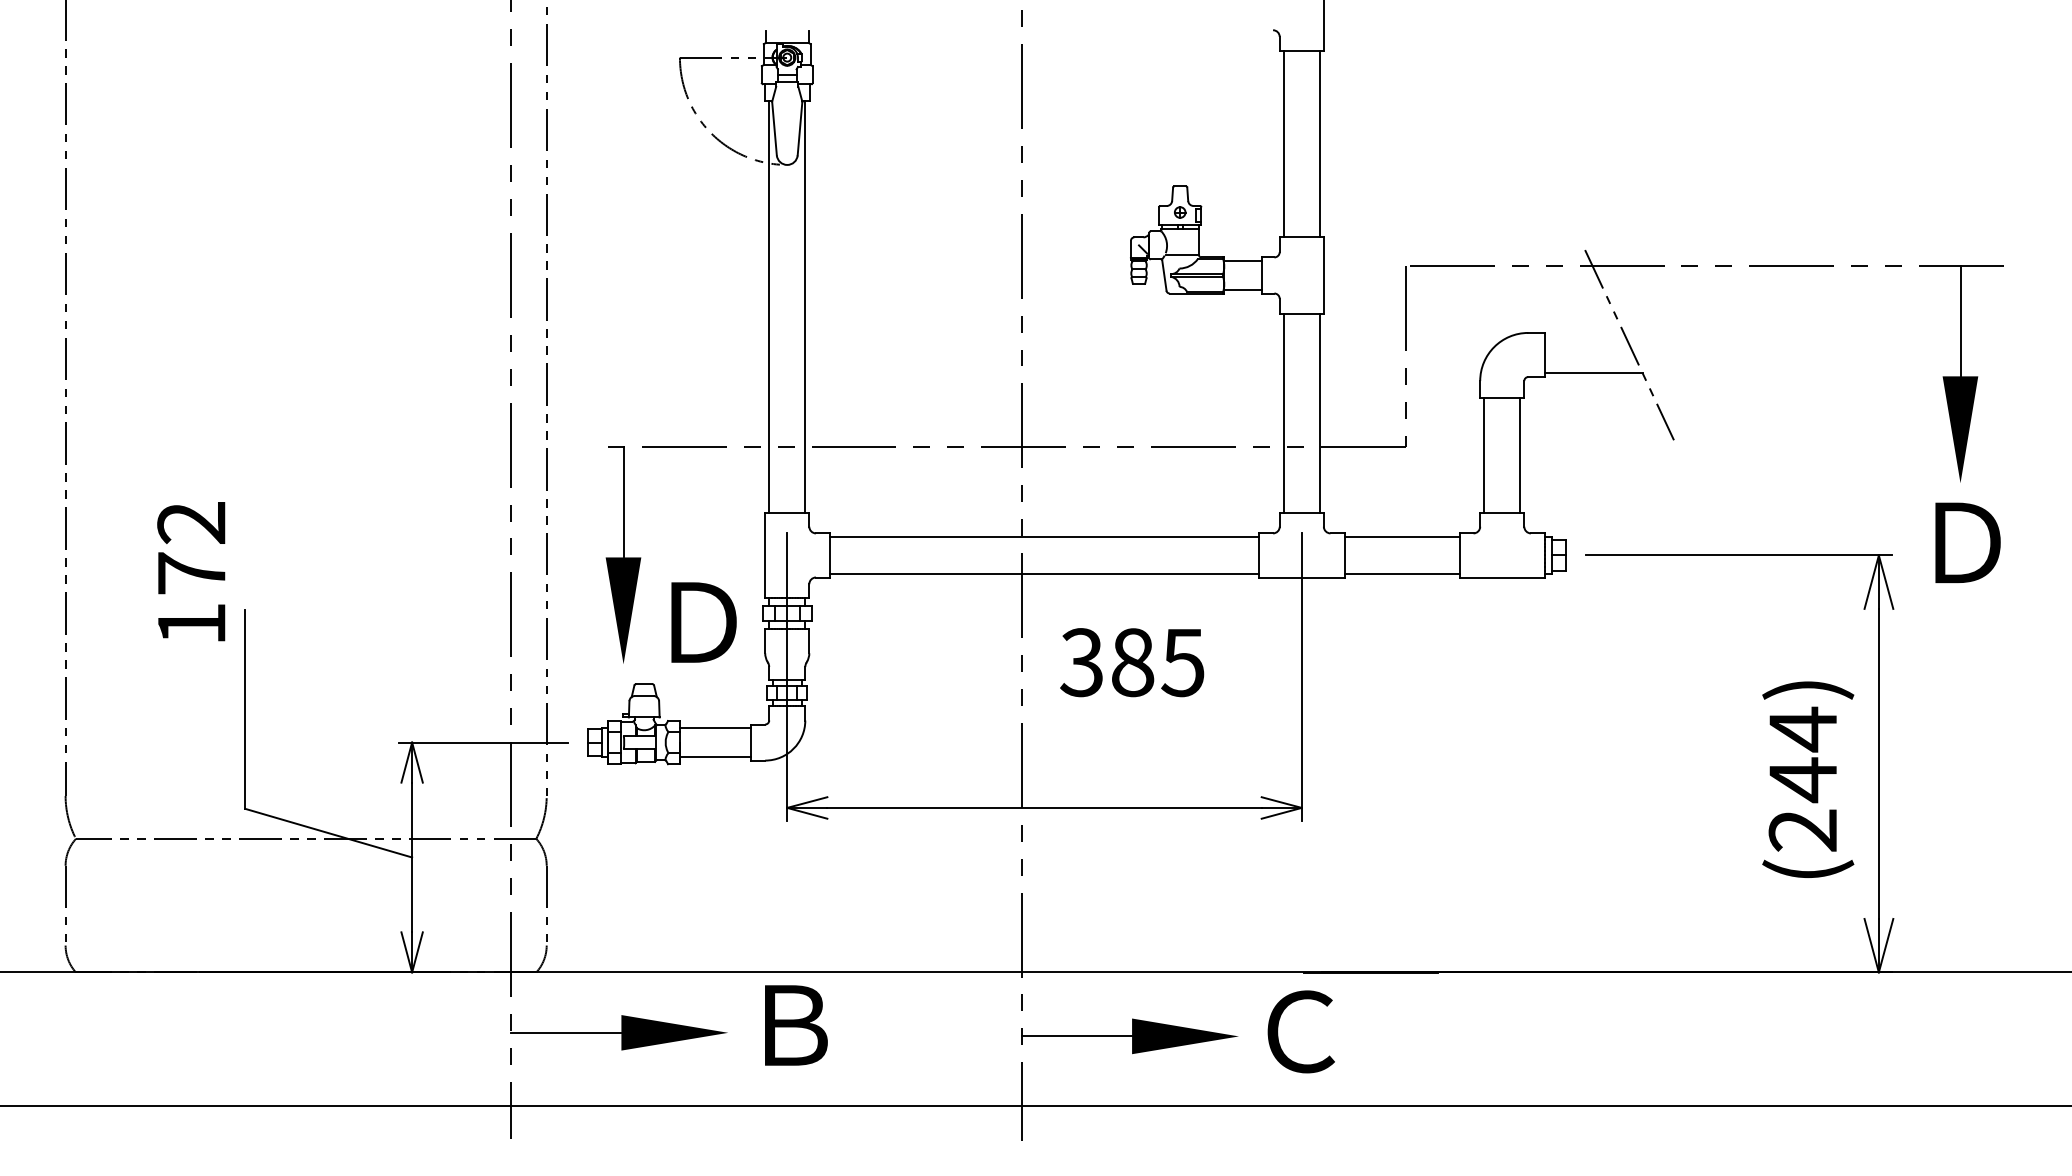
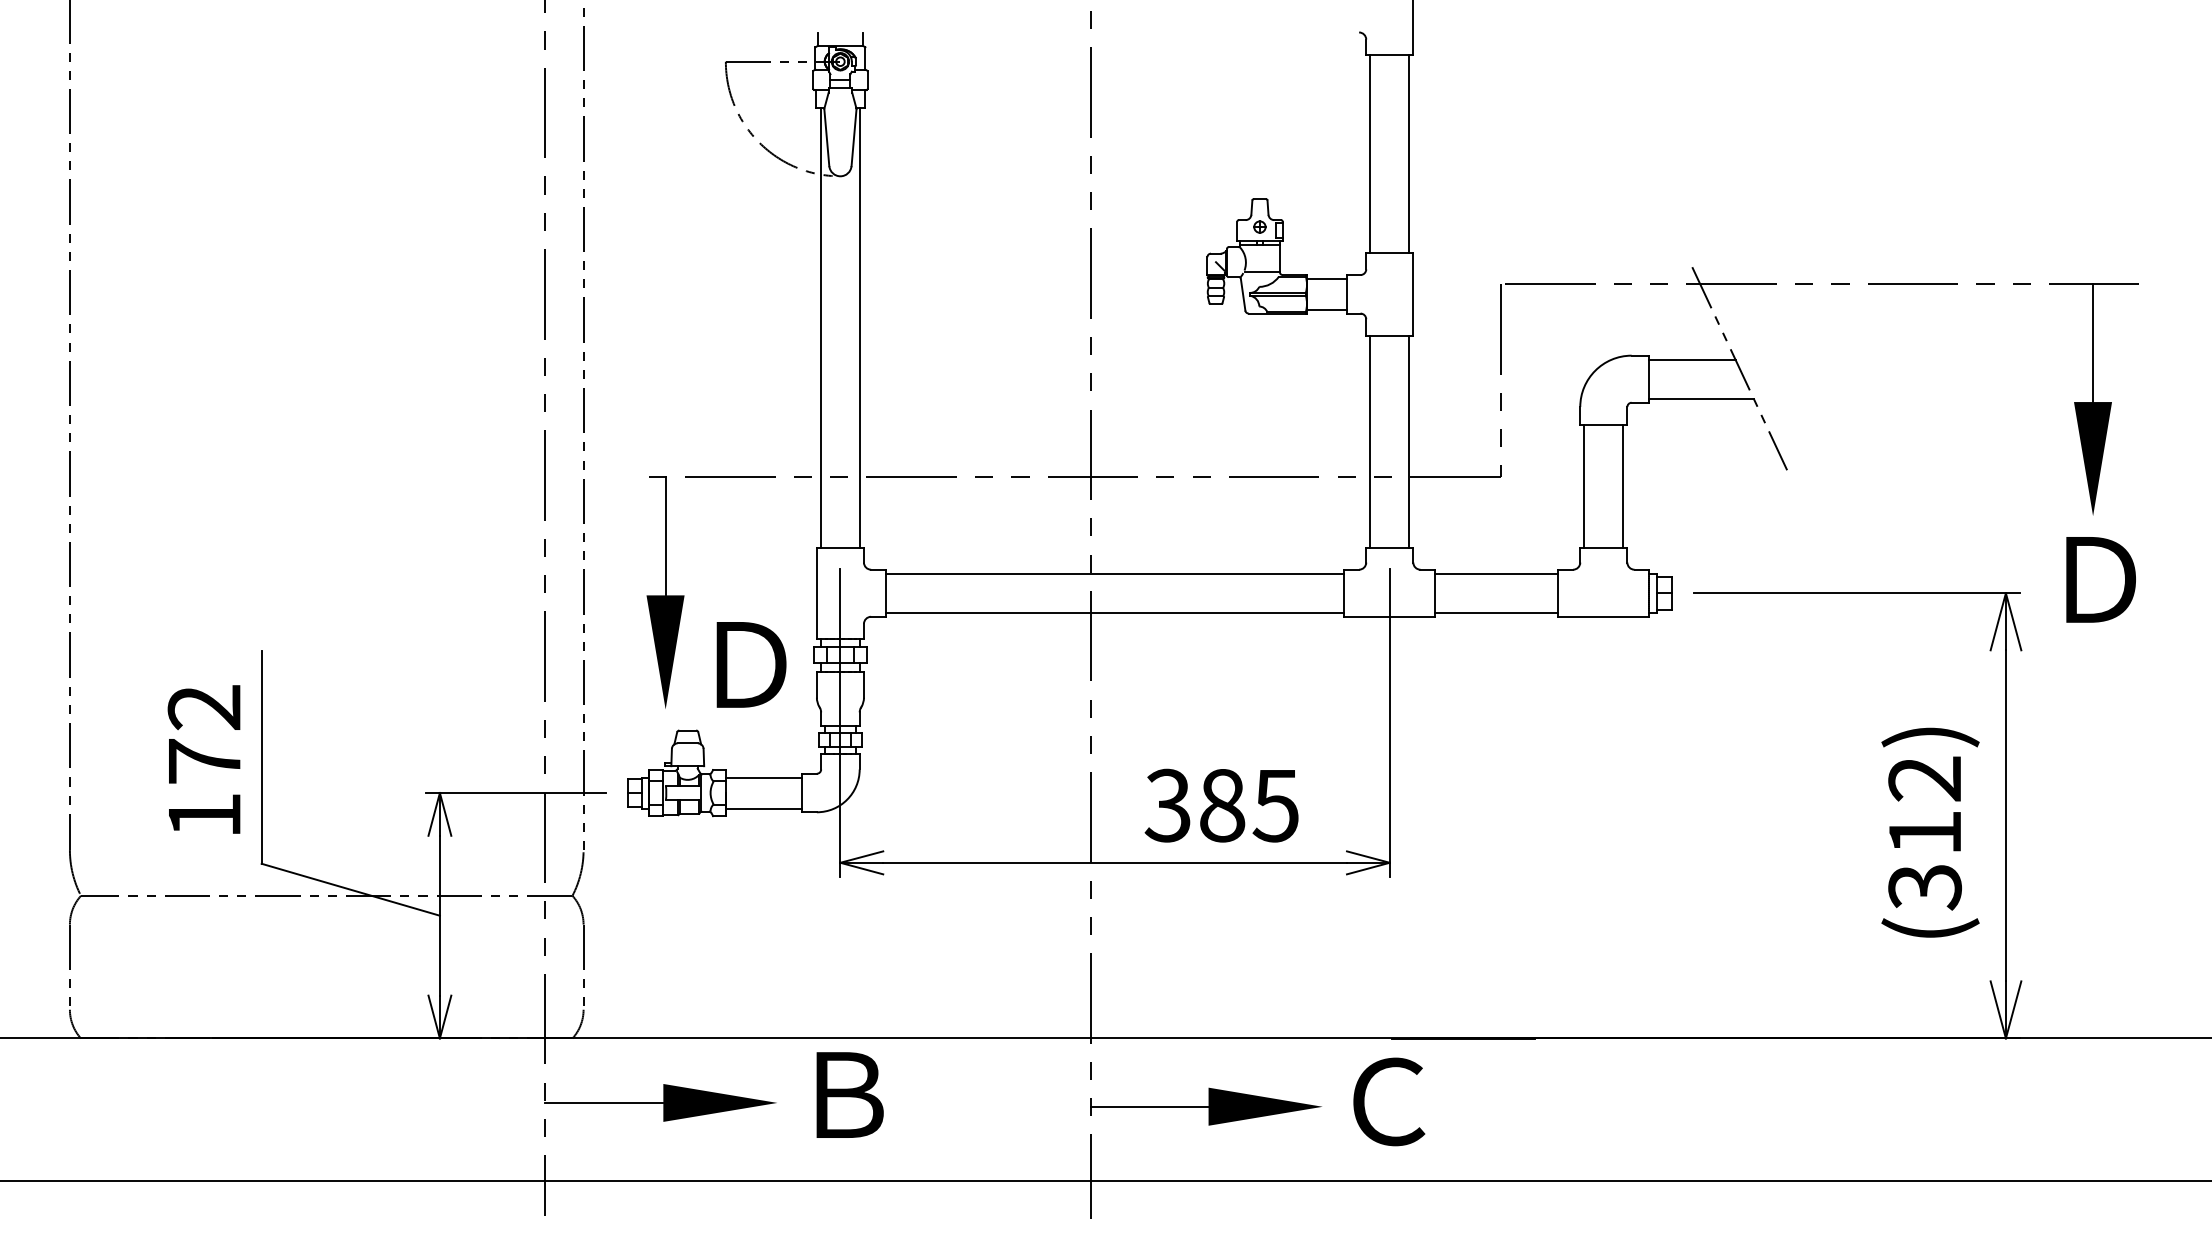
line: (1585, 336) -> (1692, 359), added
text: (190, 571) -> (203, 759), moved
text: (1132, 662) -> (1221, 805), moved
text: (1802, 779) -> (1924, 832), (244) -> (312)

